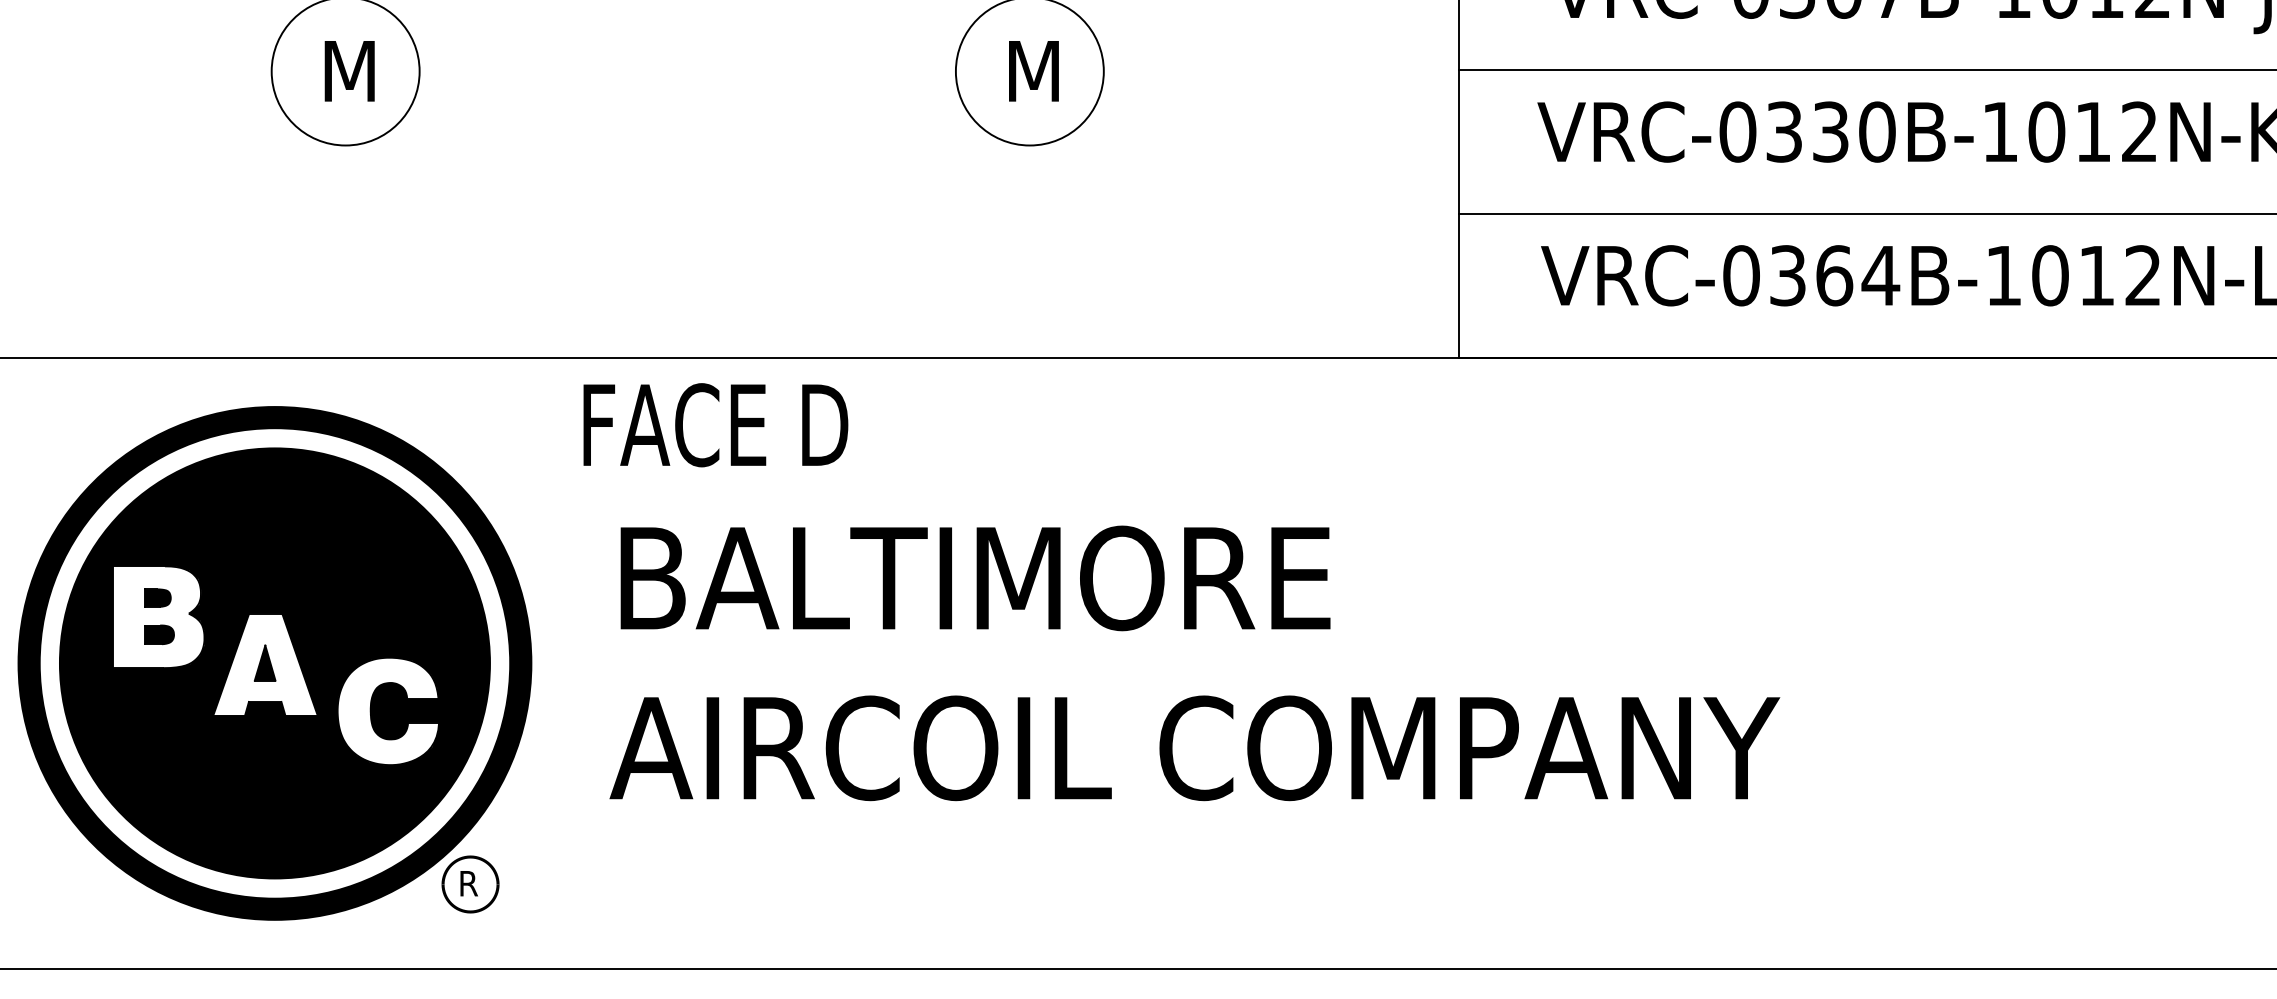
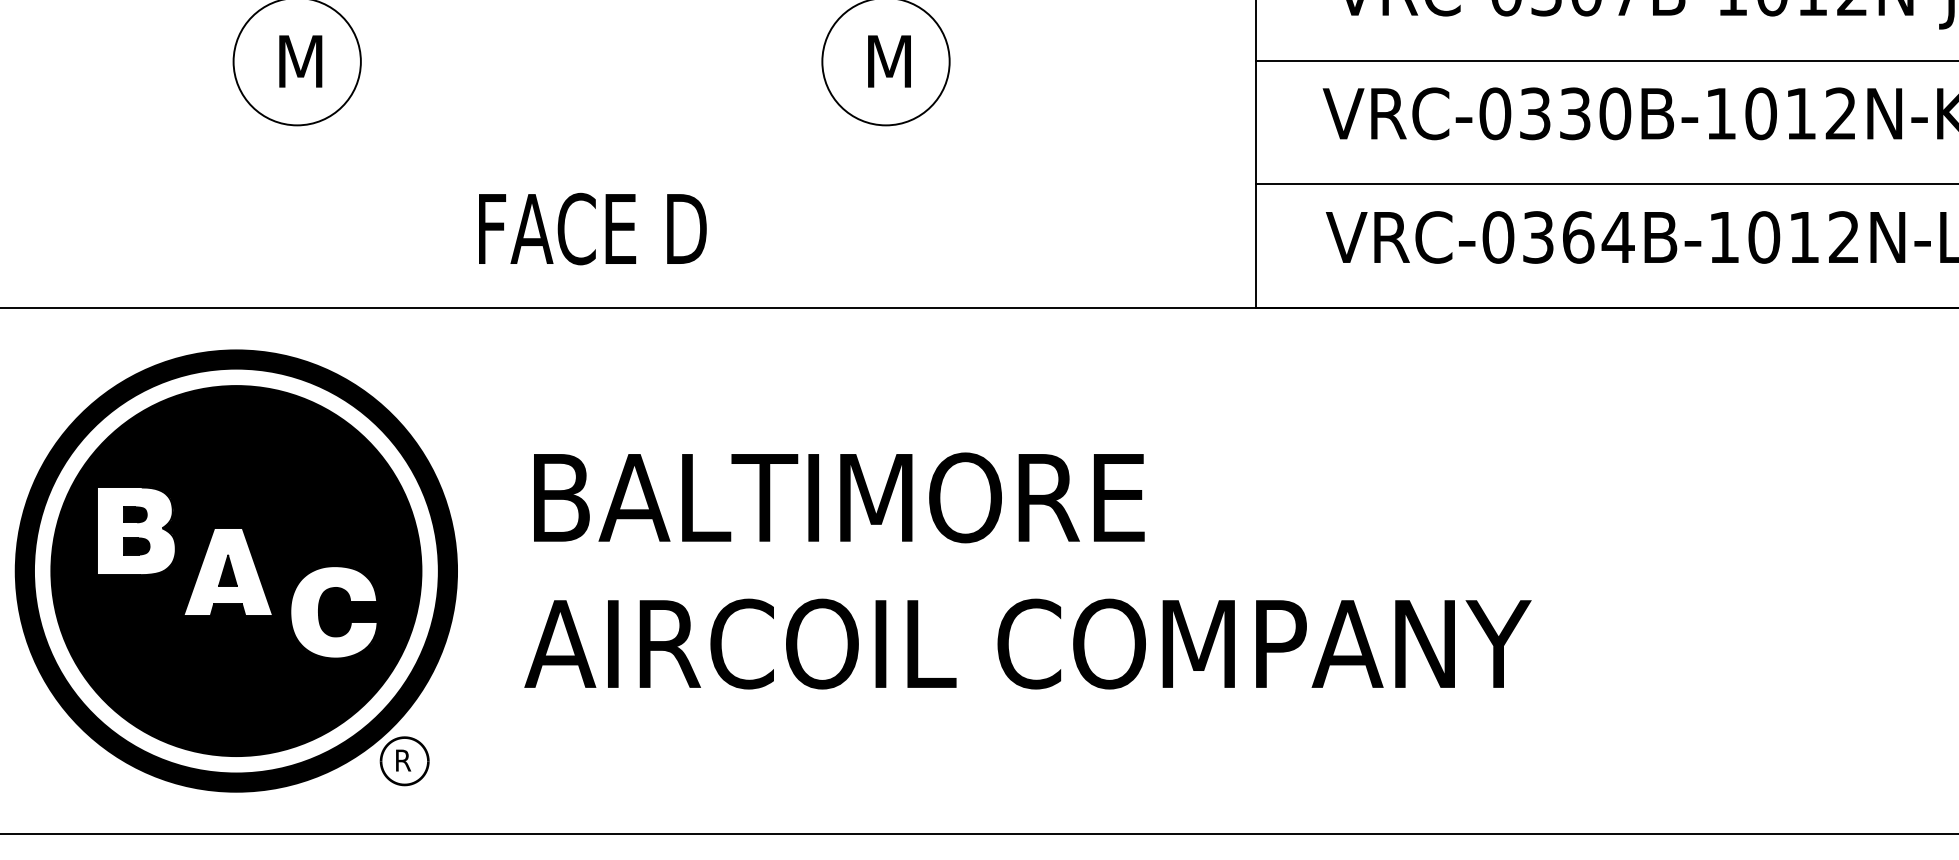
text: (715, 424) -> (592, 228), moved

